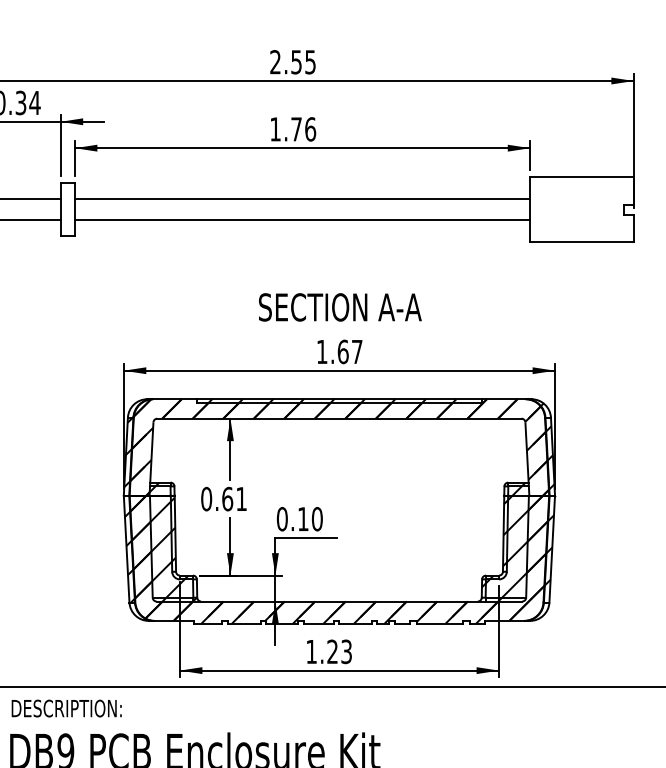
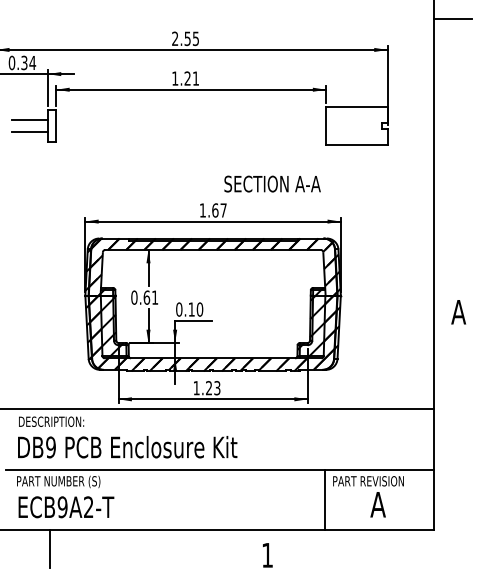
text: (302, 129) -> (191, 78), 1.76 -> 1.21
line: (302, 200) -> (191, 120), removed
line: (302, 220) -> (191, 132), removed
text: (340, 306) -> (272, 183), moved

